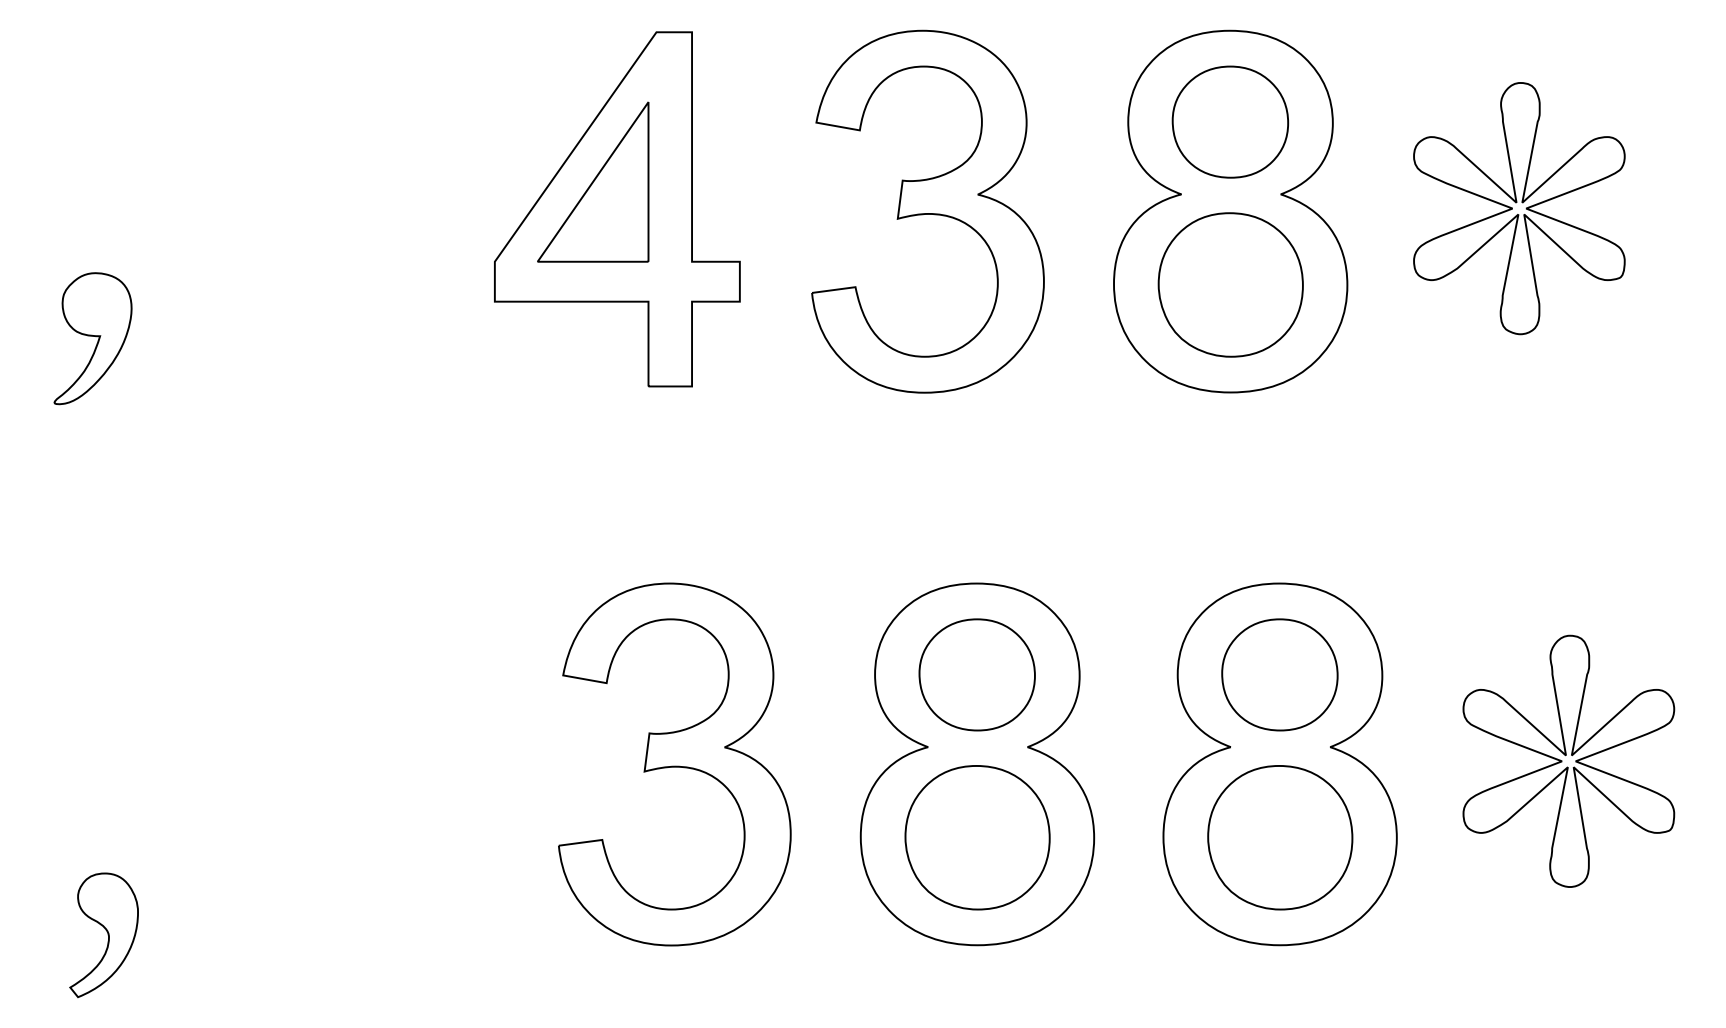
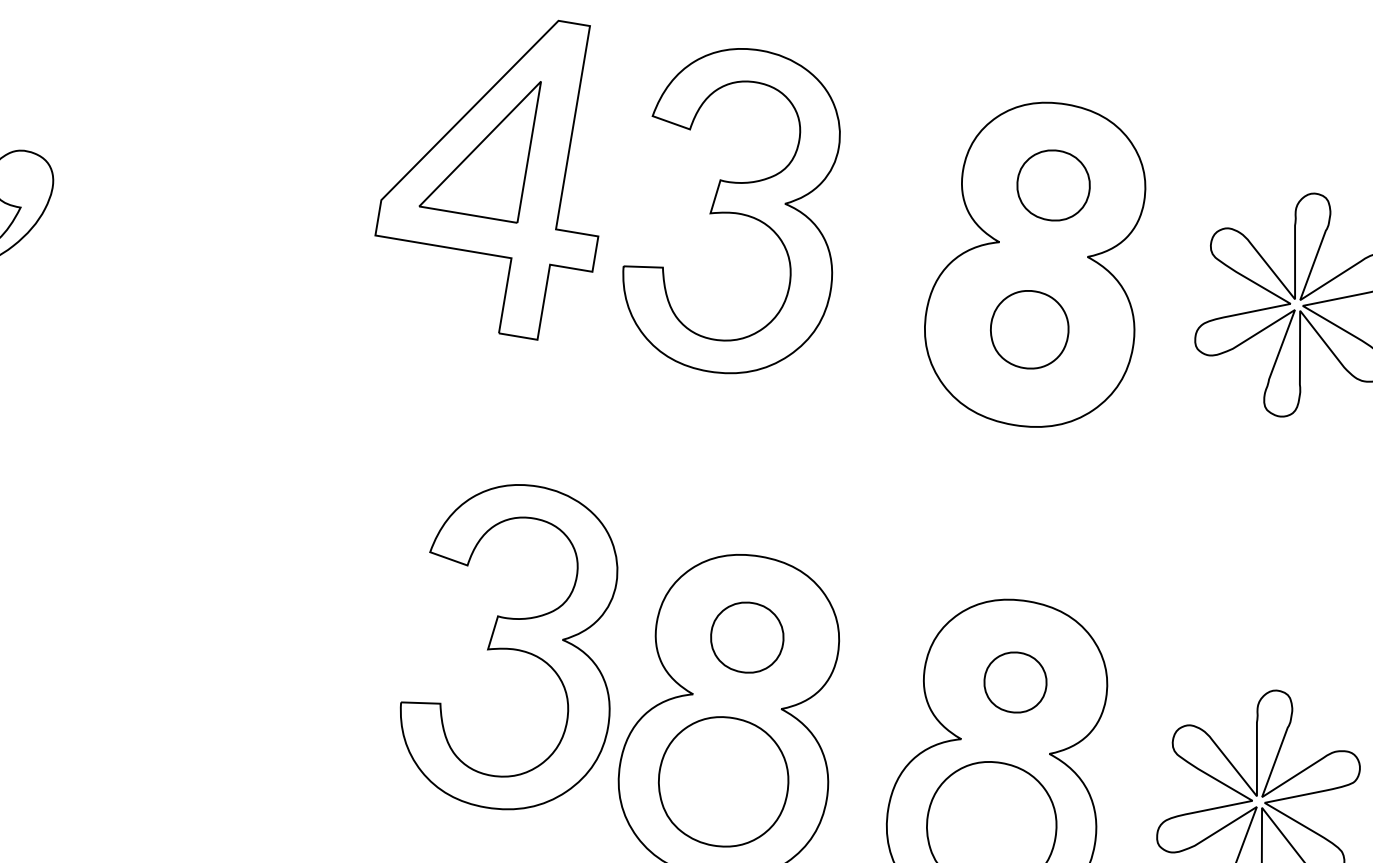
part: (1230, 121) -> (1053, 184), size x0.7
part: (927, 211) -> (737, 211), moved
part: (1230, 284) -> (1029, 329), size x0.6
part: (976, 674) -> (746, 637), size x0.7
part: (1279, 674) -> (1015, 682), size x0.6
part: (674, 764) -> (515, 647), moved

